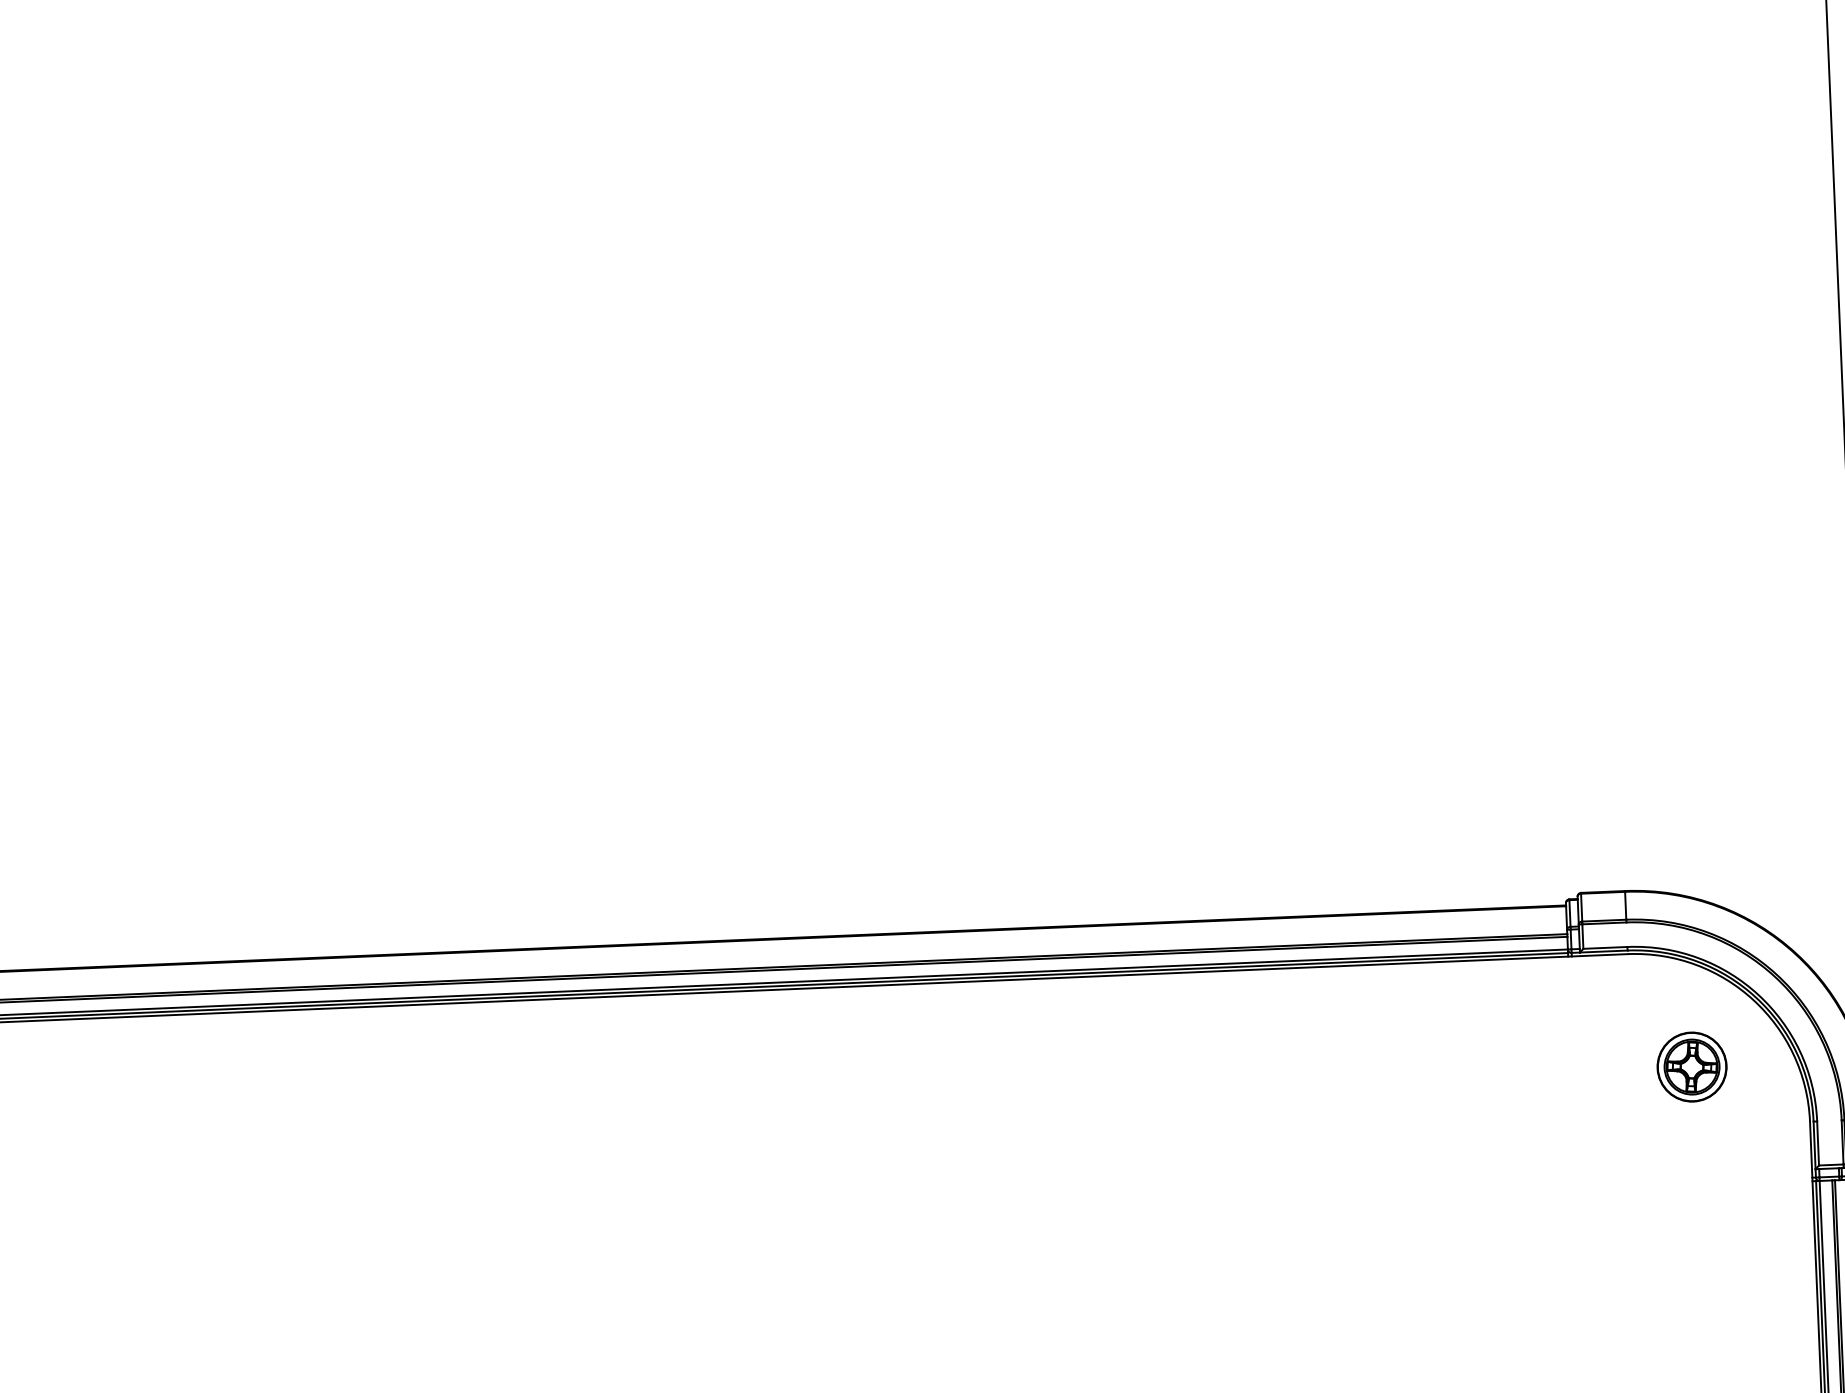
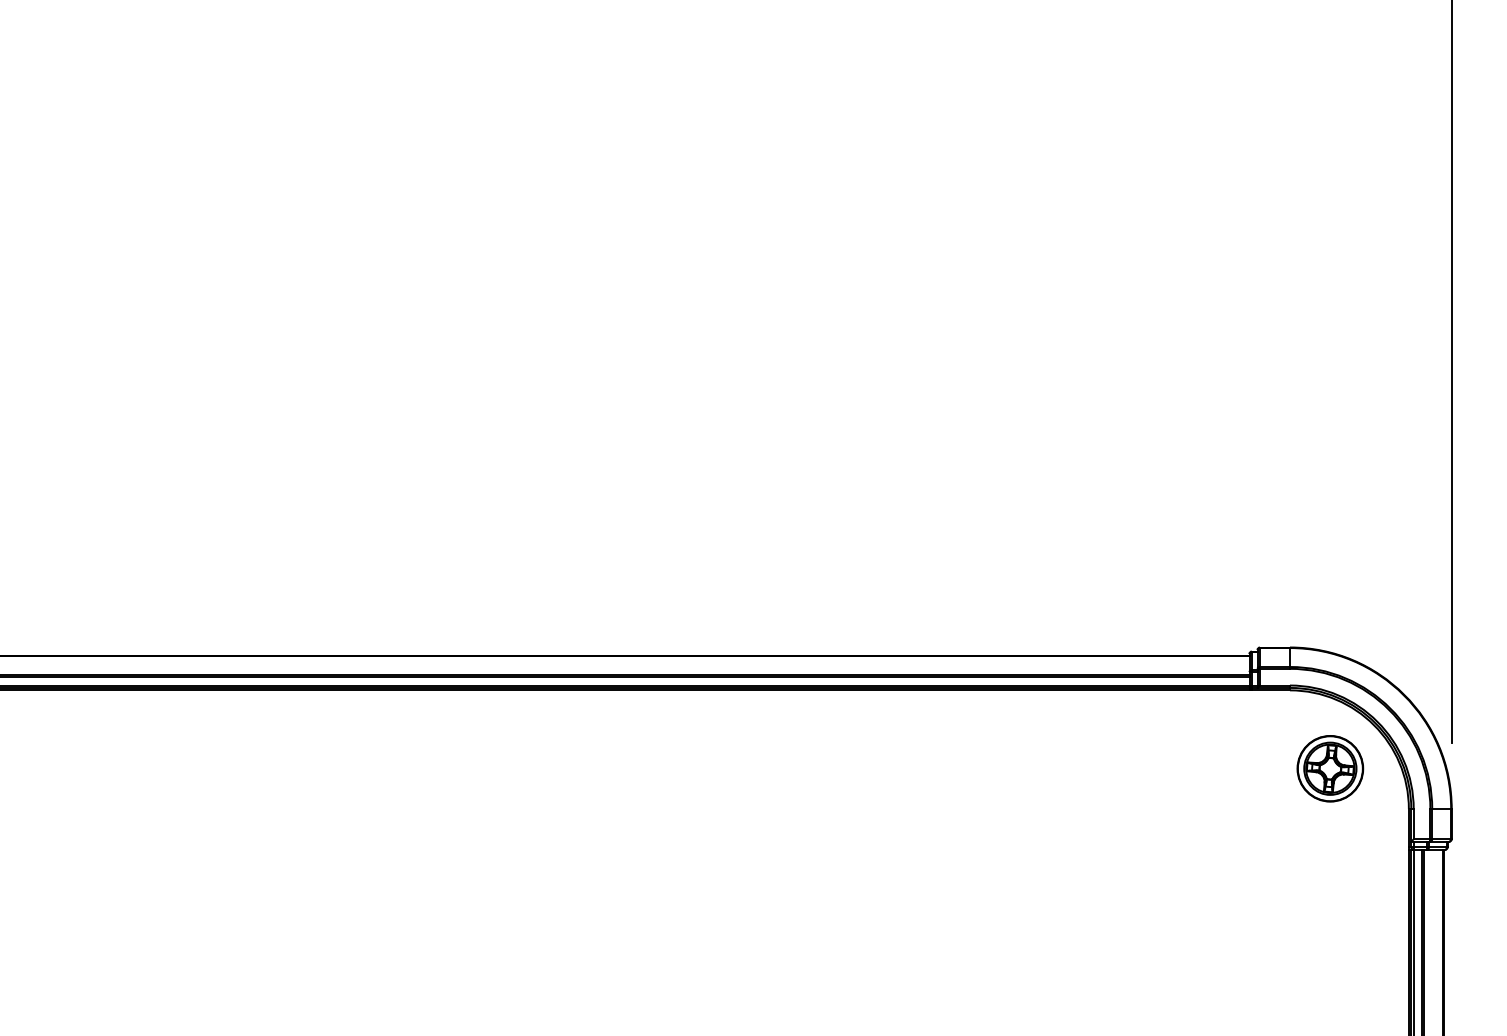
part: (1692, 1066) -> (1330, 768), size x1.4

